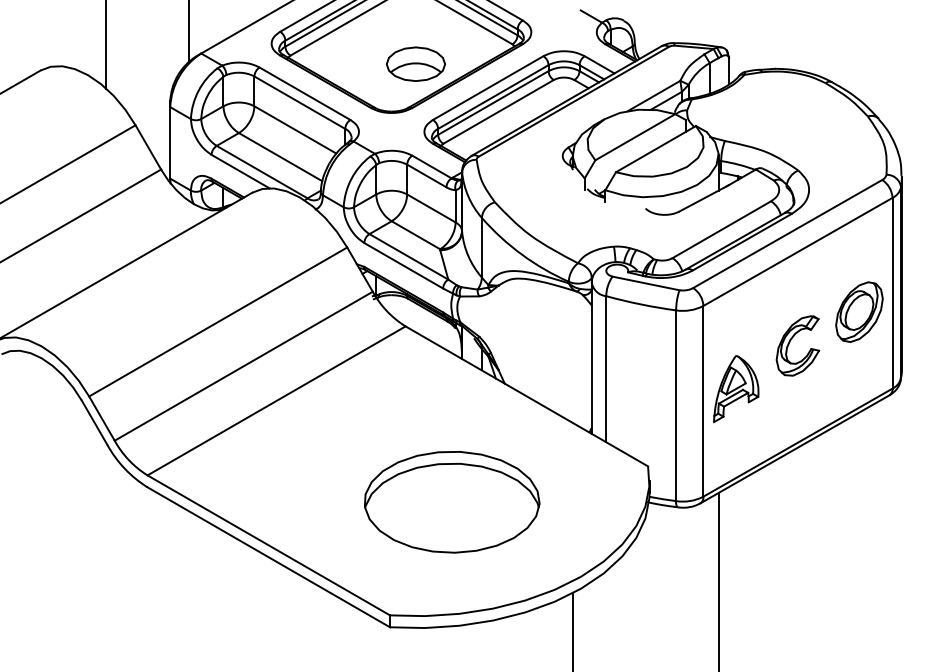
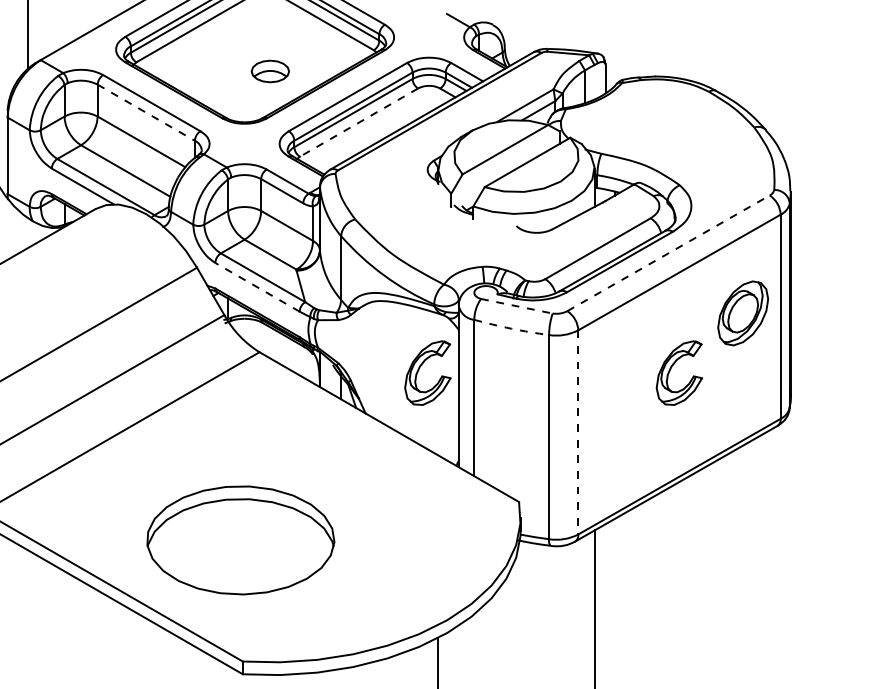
part: (415, 63) -> (270, 70), size x0.6
line: (300, 102) -> (147, 112), solid -> dashed
line: (498, 111) -> (358, 122), solid -> dashed
line: (787, 234) -> (668, 253), solid -> dashed
line: (403, 265) -> (257, 287), solid -> dashed
line: (646, 283) -> (517, 306), solid -> dashed
arc: (640, 304) -> (510, 328), solid -> dashed
part: (859, 311) -> (743, 312), moved
part: (555, 342) -> (419, 369), added
part: (736, 389) -> (613, 419), removed
line: (703, 401) -> (578, 432), solid -> dashed
part: (452, 502) -> (241, 540), moved

